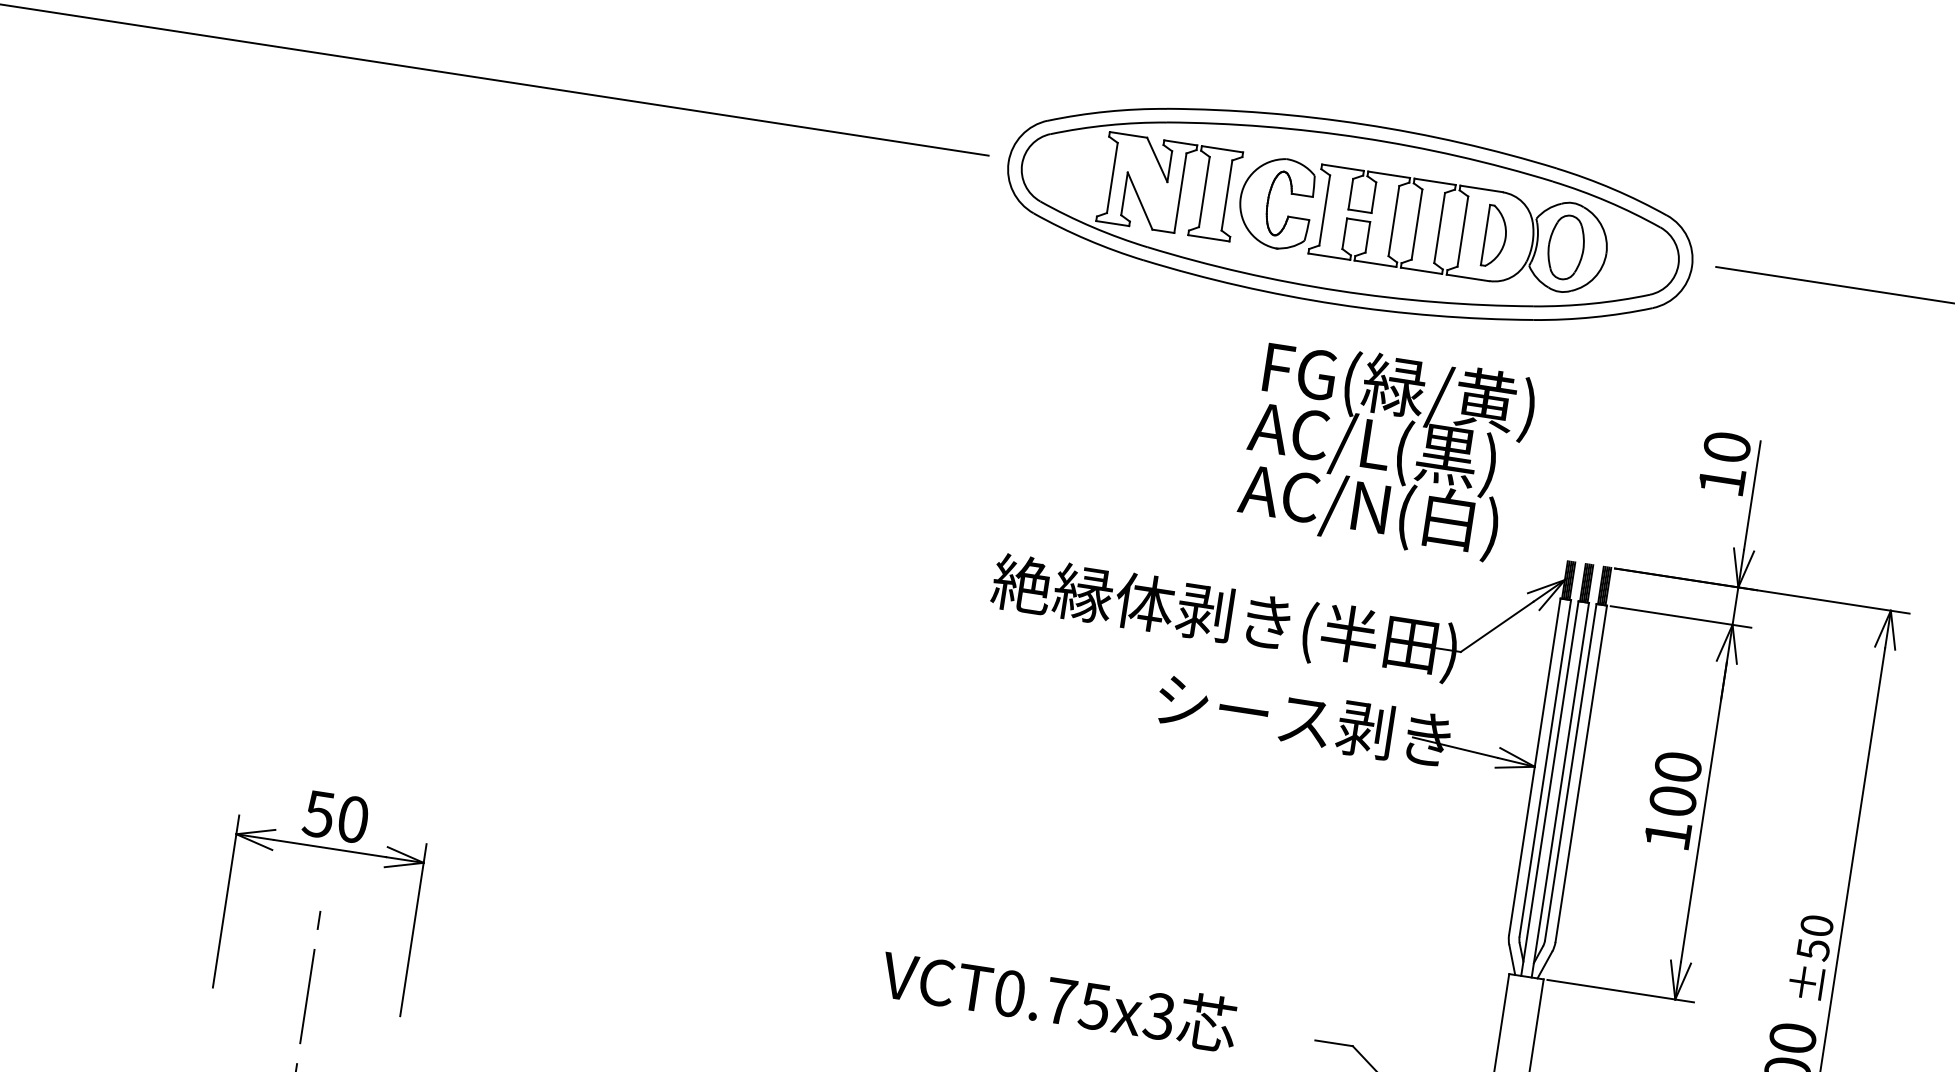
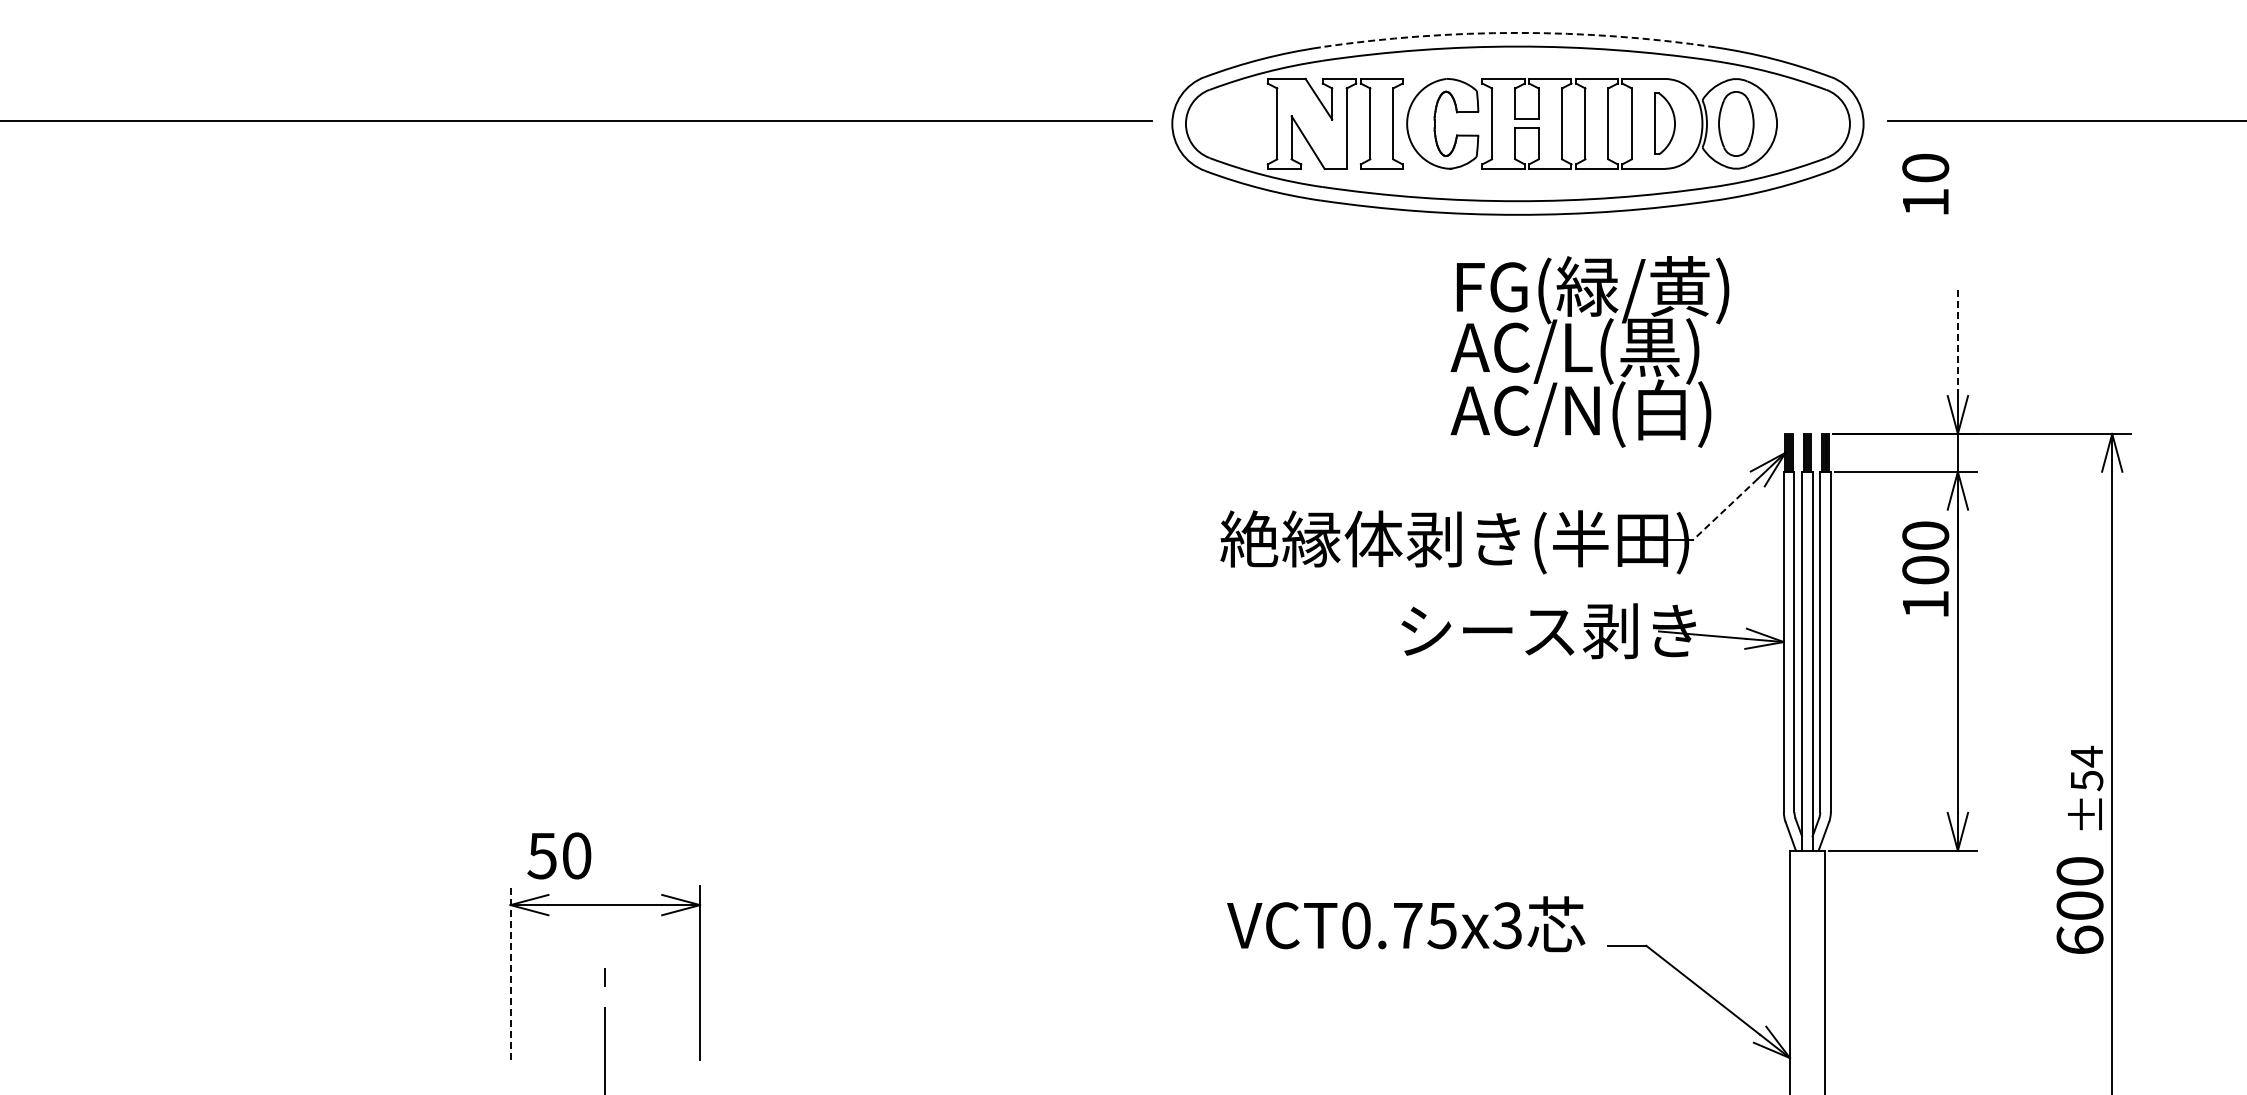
arc: (1363, 123) -> (1517, 32), solid -> dashed
text: (1724, 463) -> (1925, 184), moved
line: (1751, 495) -> (1957, 341), solid -> dashed
line: (1497, 626) -> (1725, 509), solid -> dashed
text: (1673, 799) -> (1925, 568), moved
text: (336, 816) -> (559, 855), moved
line: (226, 900) -> (510, 972), solid -> dashed
text: (1816, 925) -> (2086, 756), ±50 -> ±54
text: (1059, 1000) -> (1406, 924), moved

